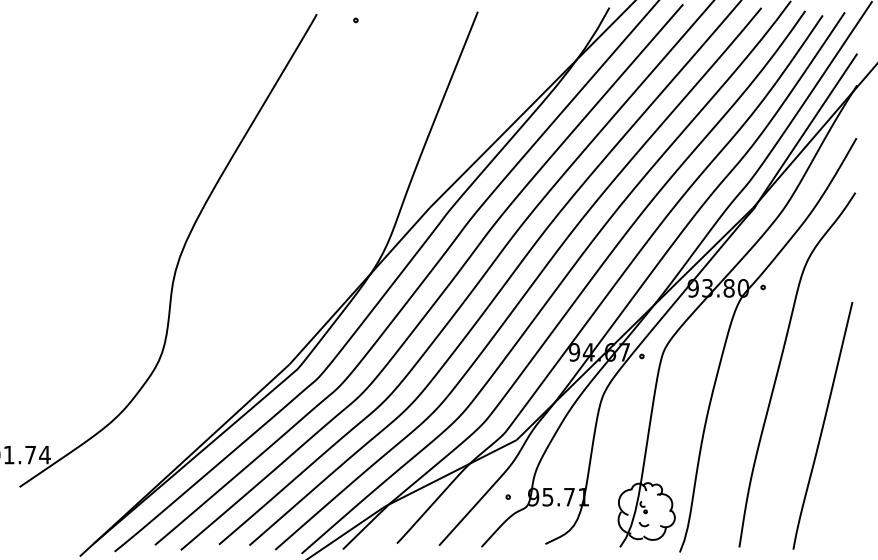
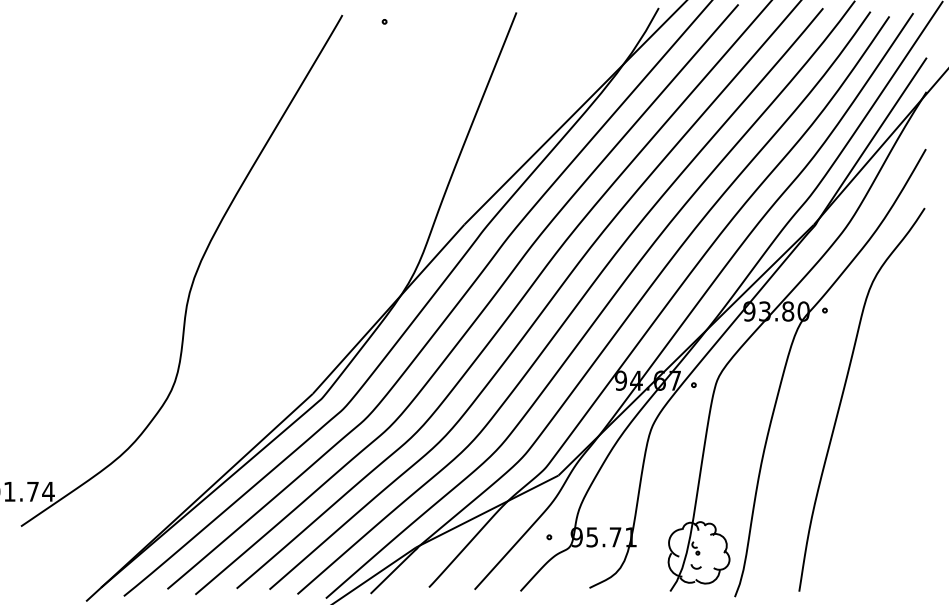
line: (822, 425) -> (889, 459), removed

